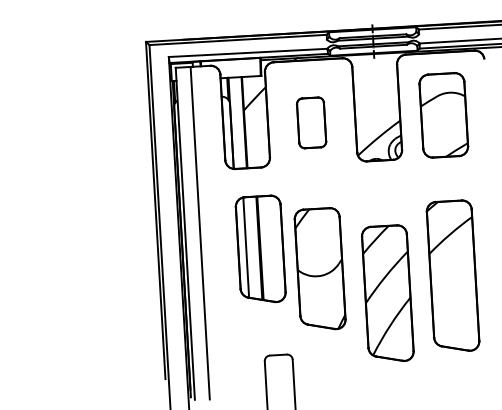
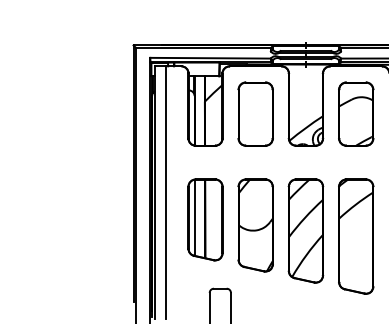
part: (311, 122) -> (255, 113), size x1.67
part: (260, 249) -> (205, 219), moved
part: (387, 293) -> (305, 230), moved

